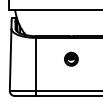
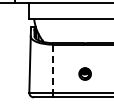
part: (70, 58) -> (84, 73), moved
line: (36, 65) -> (53, 69), solid -> dashed

